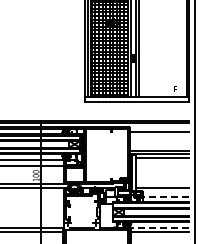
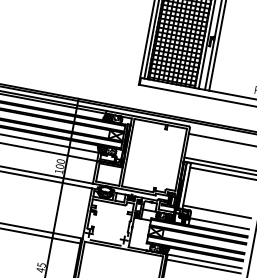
line: (165, 196) -> (218, 223), dashed -> solid
line: (159, 227) -> (203, 261), dashed -> solid

